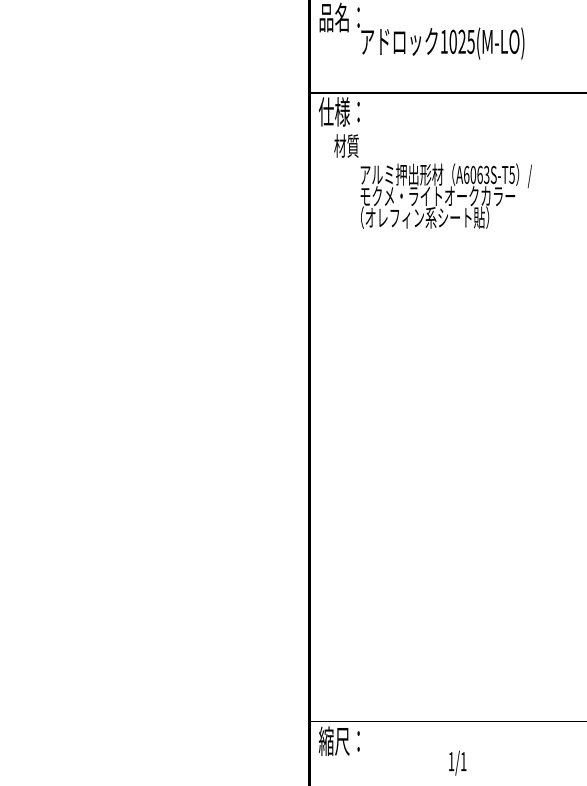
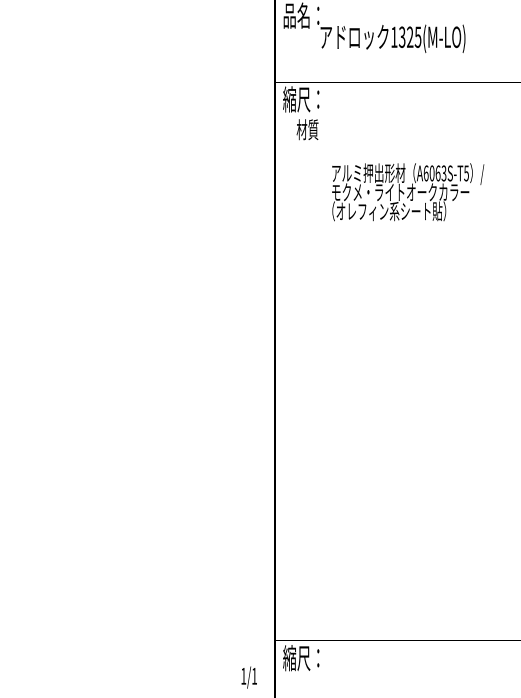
text: (453, 40) -> (402, 36), 1025(M-LO) -> 1325(M-LO)
text: (334, 111) -> (296, 99), 仕様： -> 縮尺：
text: (446, 196) -> (408, 192), moved
text: (456, 763) -> (248, 677), moved

